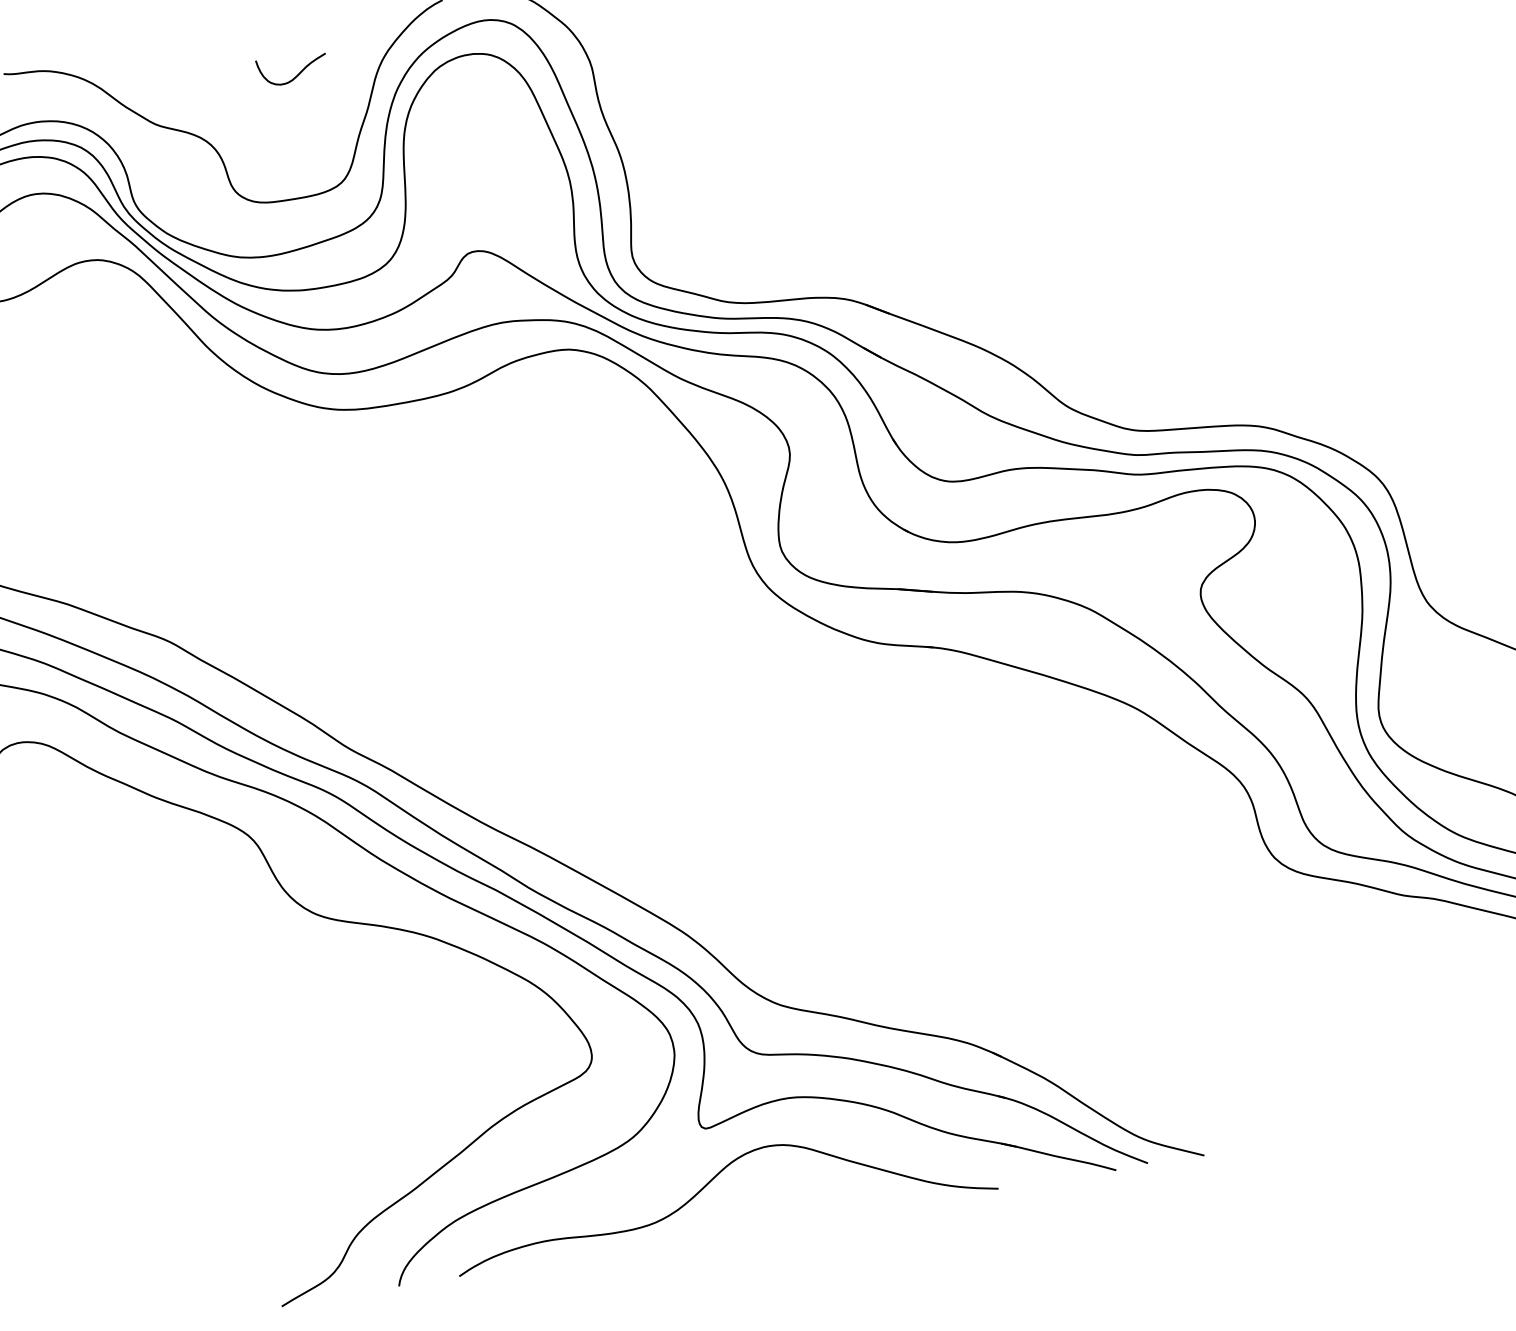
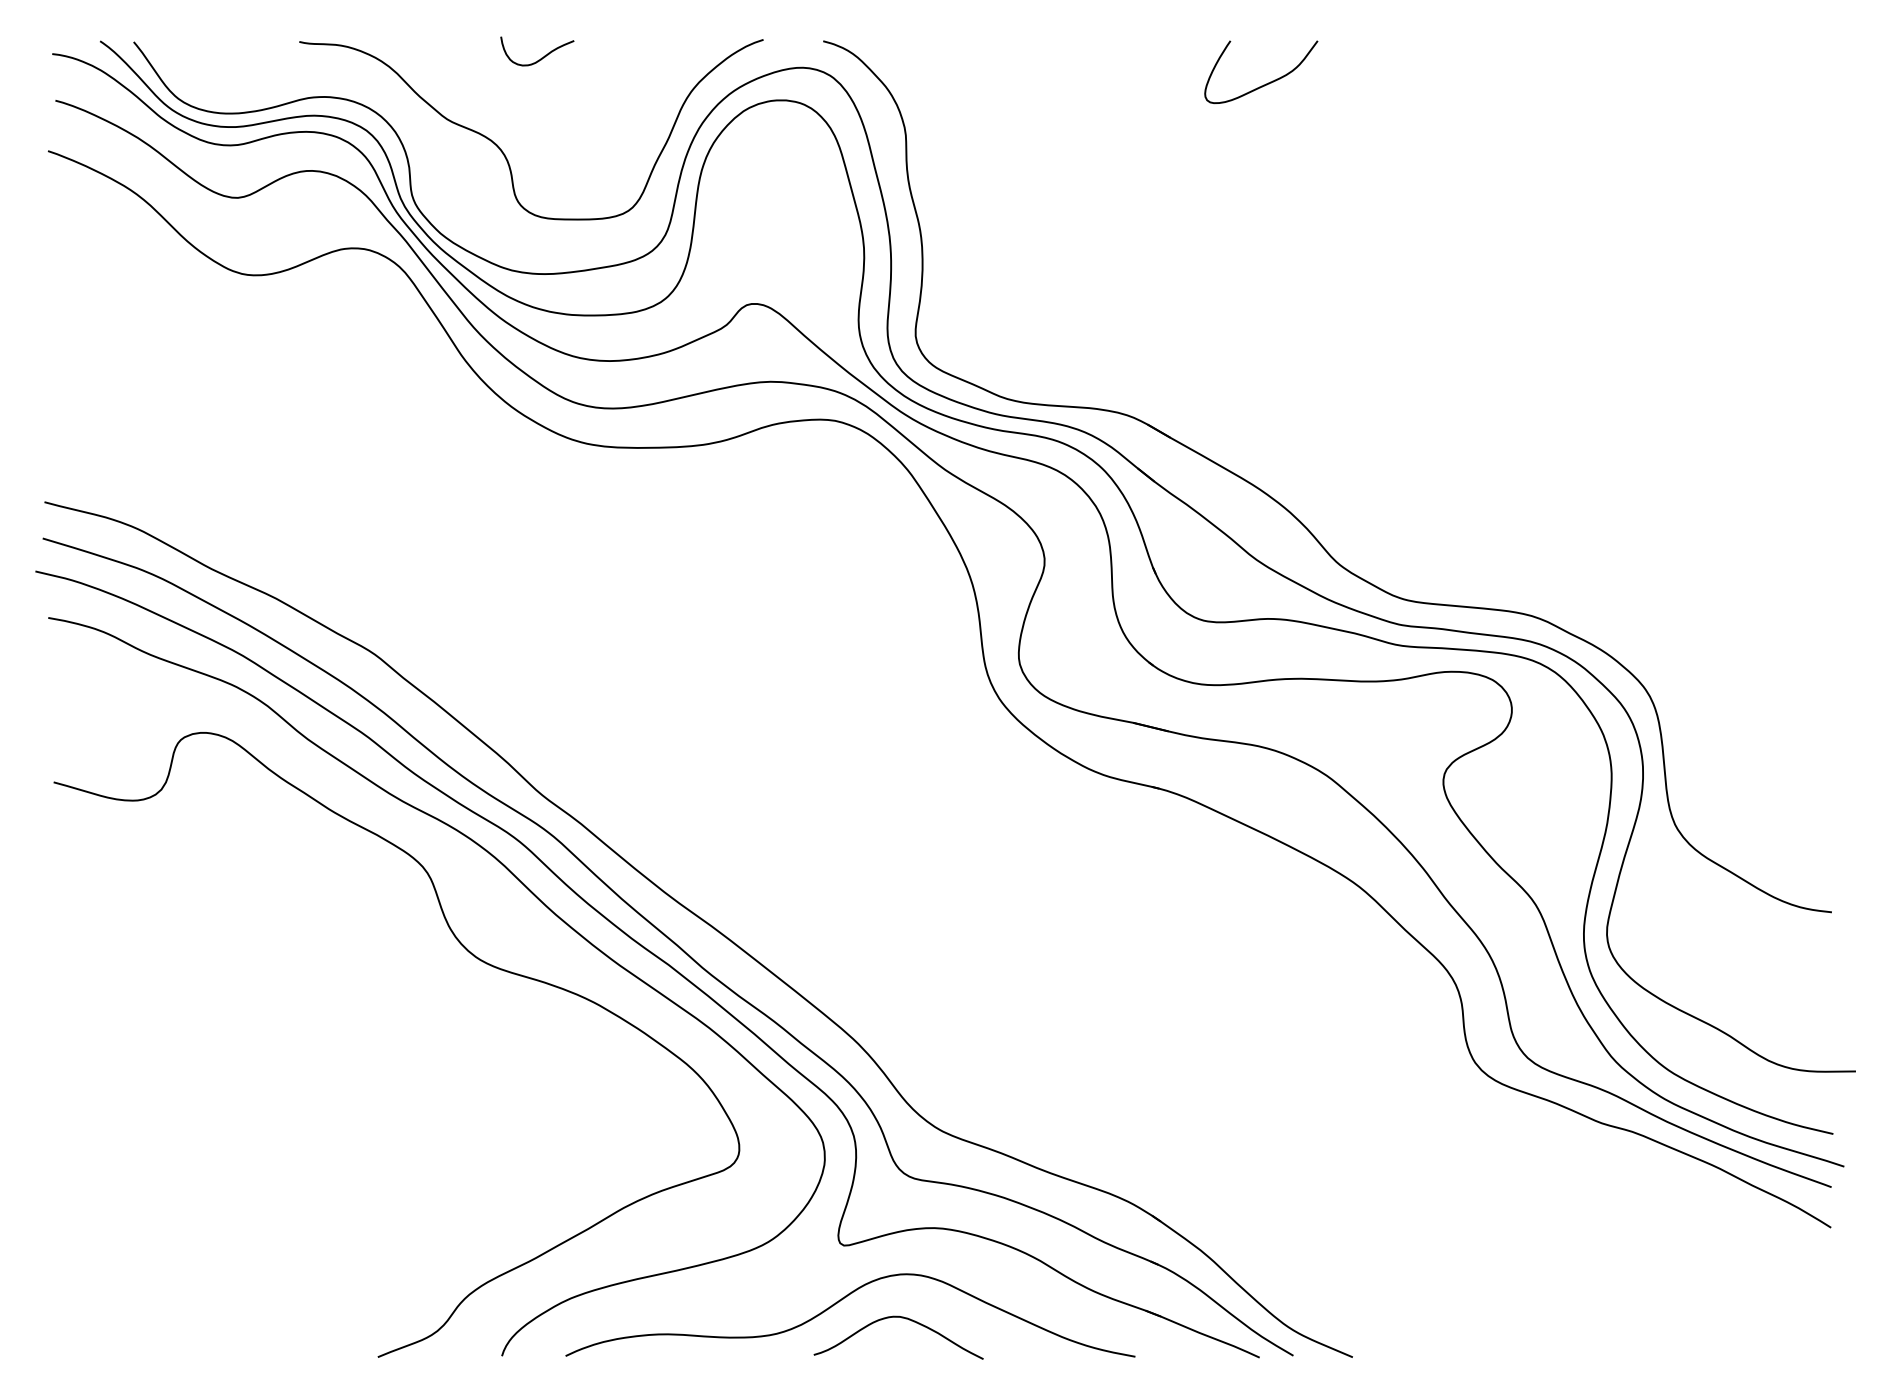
curve: (297, 74) -> (541, 57), moved
curve: (771, 1188) -> (901, 1318), added

